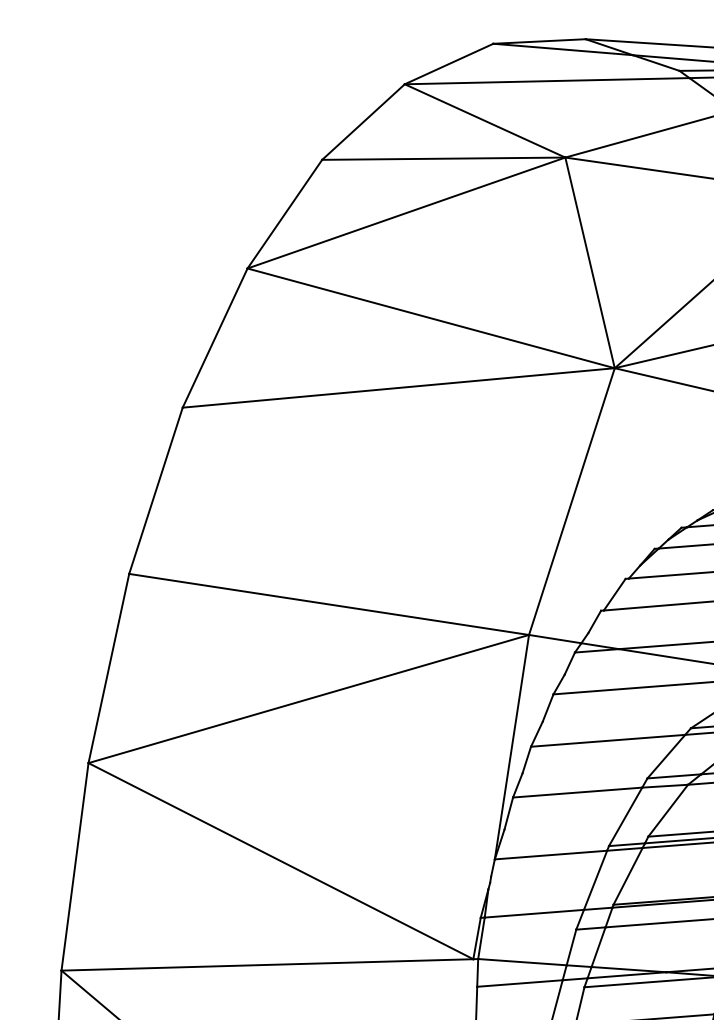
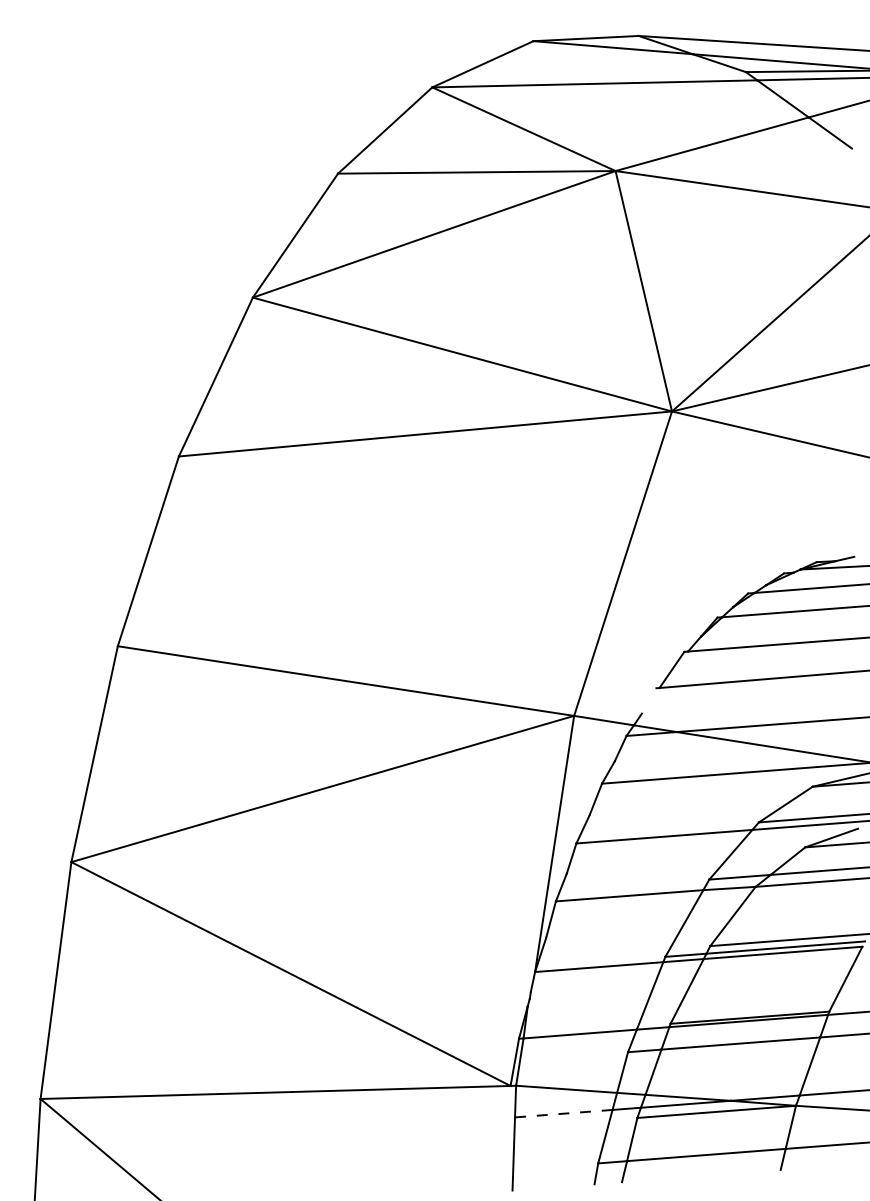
line: (594, 621) -> (648, 700), removed
line: (519, 983) -> (563, 1113), solid -> dashed

